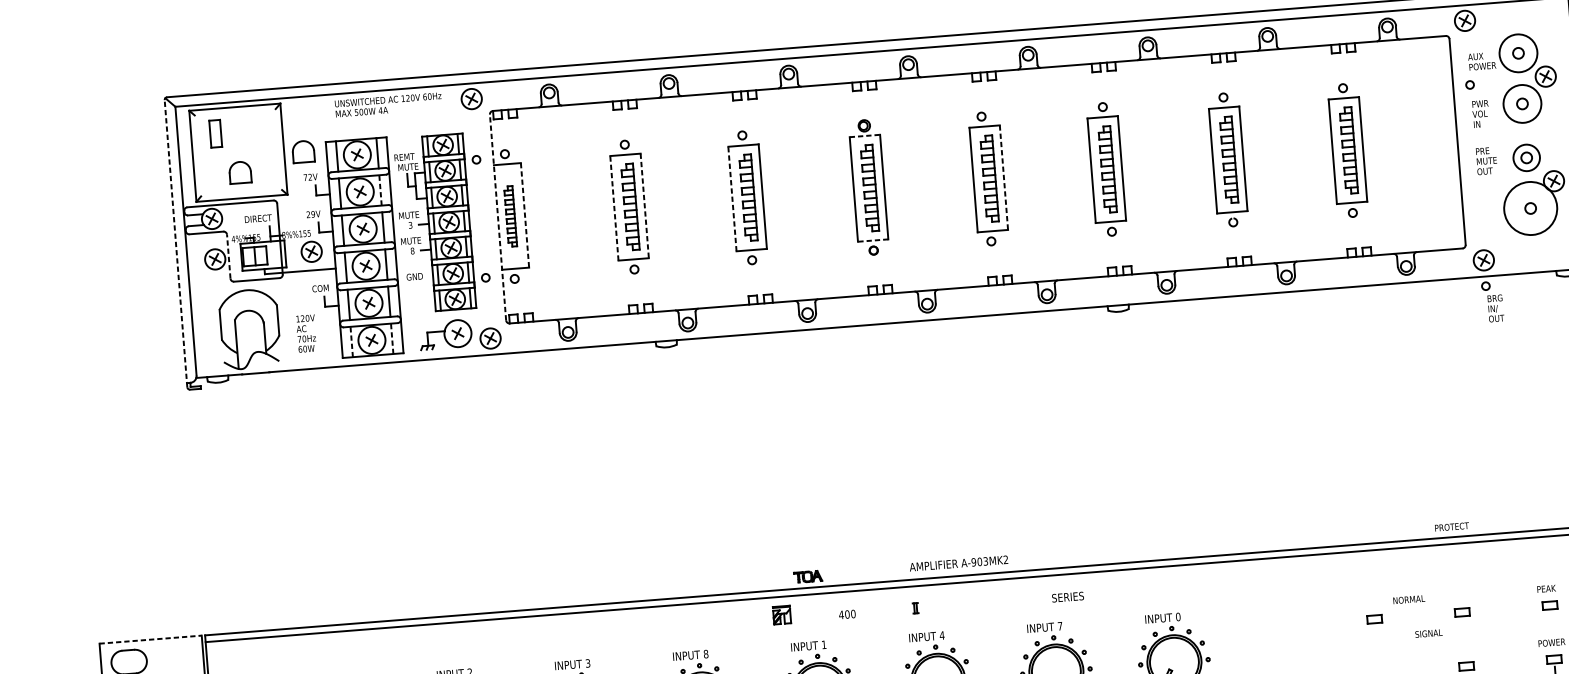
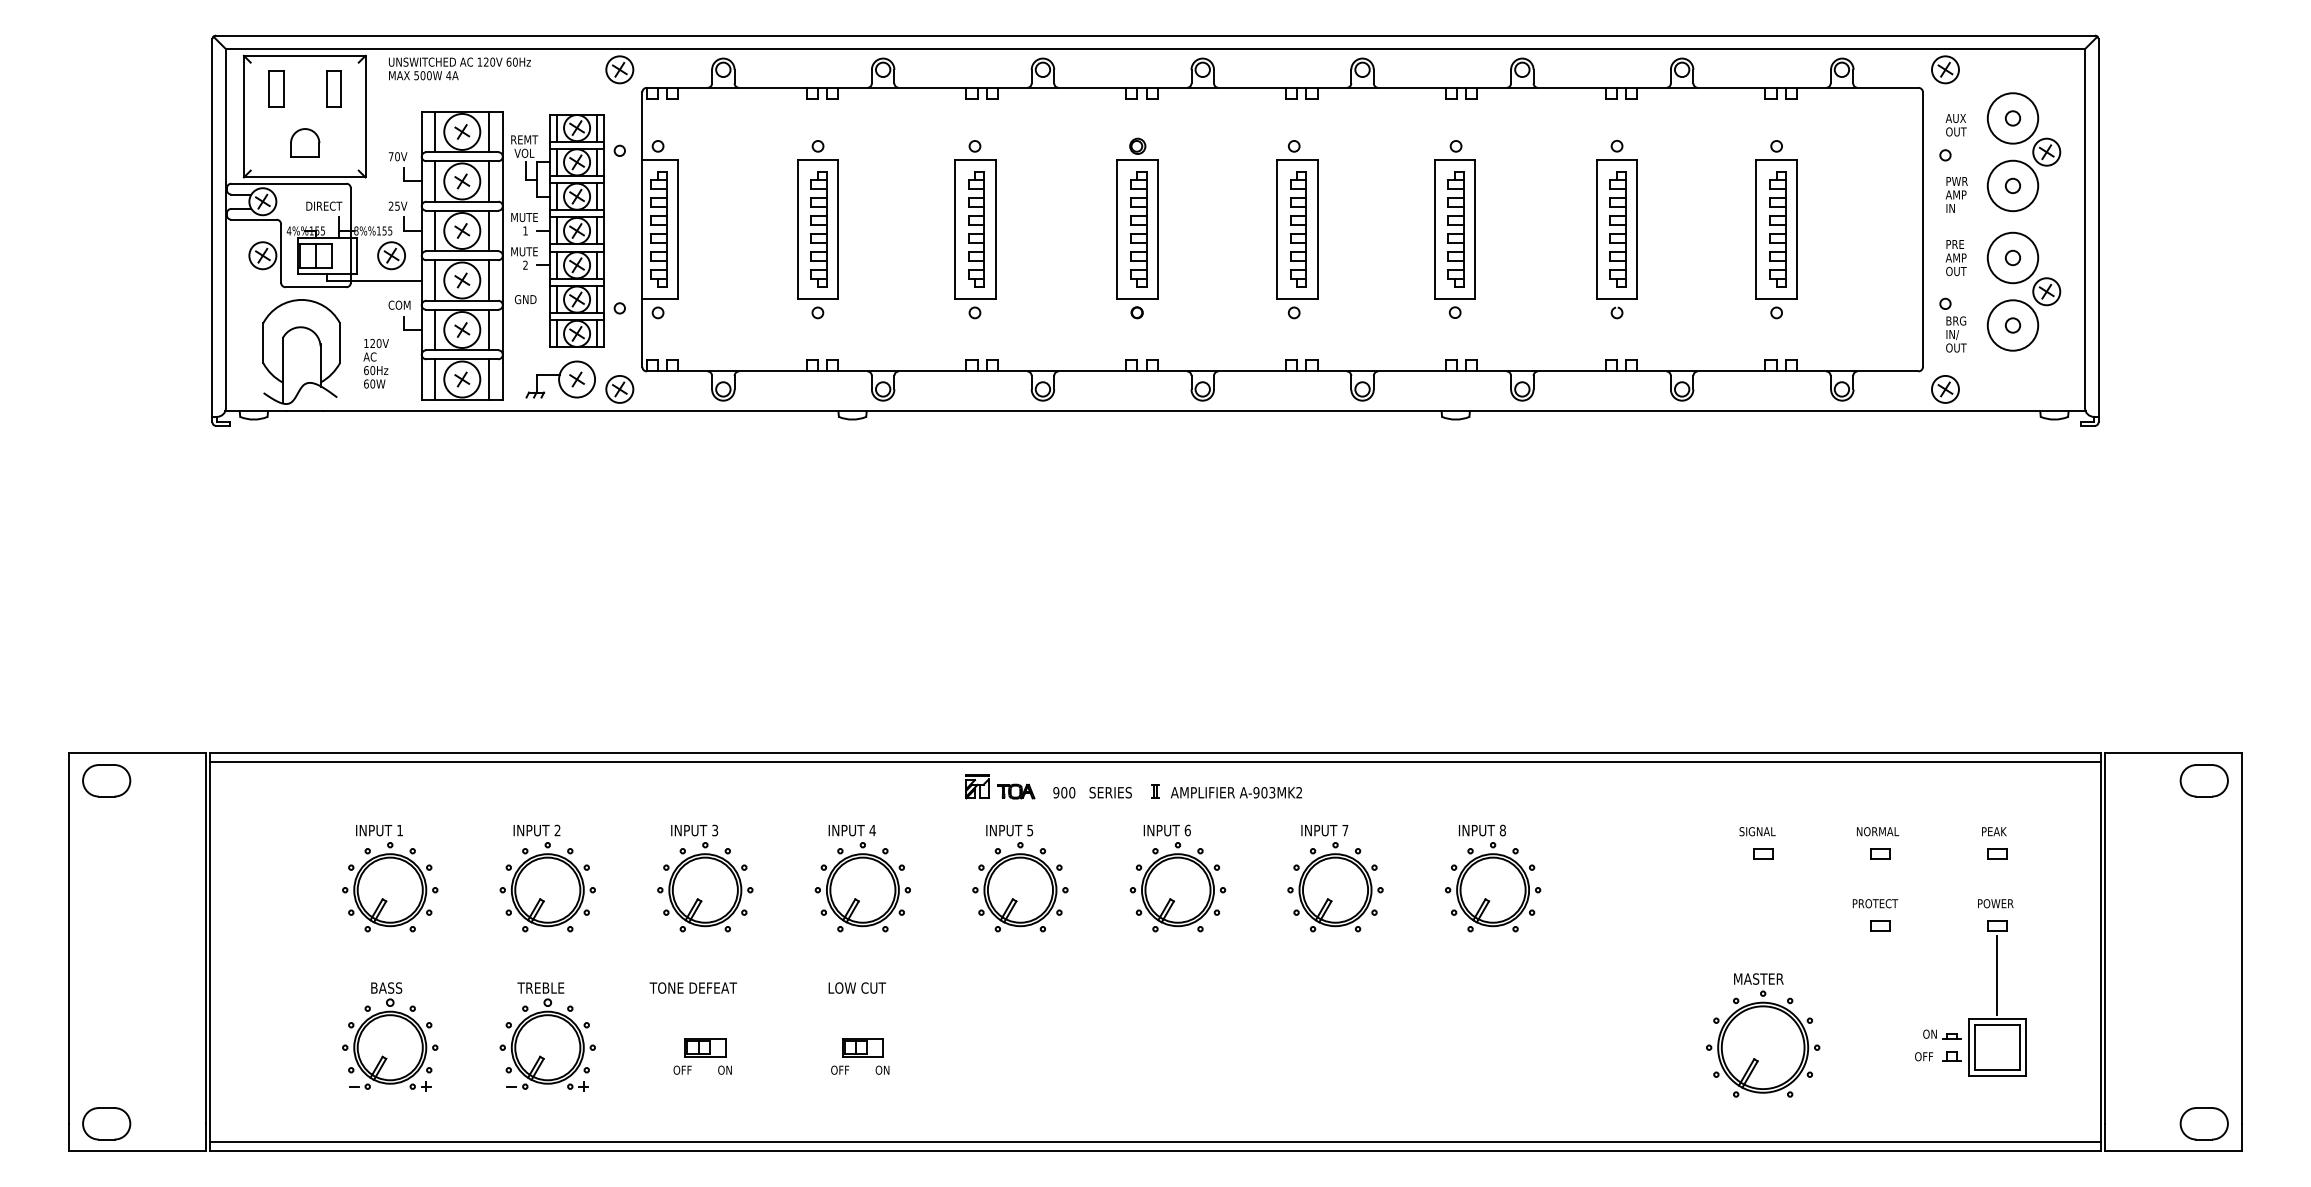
text: (1482, 66) -> (1963, 131), POWER -> OUT
text: (388, 104) -> (459, 68), moved
text: (1479, 113) -> (1955, 194), VOL -> AMP
part: (258, 129) -> (333, 88), added
line: (864, 135) -> (1137, 159), dashed -> solid
part: (303, 151) -> (391, 121), removed
circle: (1526, 157) -> (2012, 257), size x1.43
text: (1486, 160) -> (1959, 257), MUTE -> AMP
text: (407, 166) -> (527, 152), MUTE -> VOL
text: (310, 177) -> (397, 156), 72V -> 70V
line: (1003, 177) -> (1317, 229), dashed -> solid
line: (380, 189) -> (489, 180), dashed -> solid
line: (732, 198) -> (955, 229), dashed -> solid
line: (645, 205) -> (838, 229), dashed -> solid
line: (614, 208) -> (797, 229), dashed -> solid
circle: (1530, 208) -> (2012, 325), size x0.71
text: (313, 213) -> (397, 205), 29V -> 25V
line: (525, 215) -> (678, 229), dashed -> solid
part: (510, 216) -> (658, 229), size x1.43
line: (498, 217) -> (642, 229), dashed -> solid
text: (410, 225) -> (525, 230), 3 -> 1
line: (873, 240) -> (1137, 299), dashed -> solid
line: (176, 243) -> (212, 230), dashed -> solid
text: (412, 250) -> (525, 264), 8 -> 2
line: (229, 256) -> (281, 253), dashed -> solid
part: (1492, 301) -> (1952, 324), moved
line: (392, 338) -> (489, 379), dashed -> solid
text: (299, 339) -> (366, 370), 70Hz -> 60Hz
line: (351, 341) -> (435, 379), dashed -> solid
text: (1452, 526) -> (1875, 903), moved
text: (958, 563) -> (1236, 792), moved
part: (808, 576) -> (1016, 791), moved
text: (1067, 597) -> (1110, 792), moved
text: (1409, 599) -> (1878, 831), moved
text: (841, 614) -> (1056, 792), 400 -> 900
text: (1177, 616) -> (1502, 830), 0 -> 8
text: (1428, 633) -> (1757, 831), moved
text: (941, 635) -> (1187, 830), 4 -> 6
line: (151, 639) -> (138, 753), dashed -> solid
text: (824, 644) -> (1030, 830), 1 -> 5
text: (705, 654) -> (872, 830), 8 -> 4

